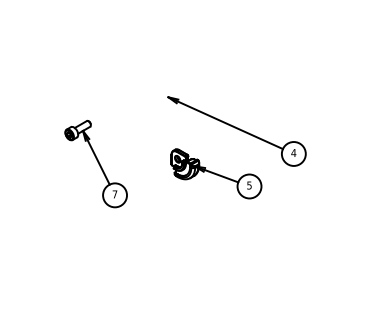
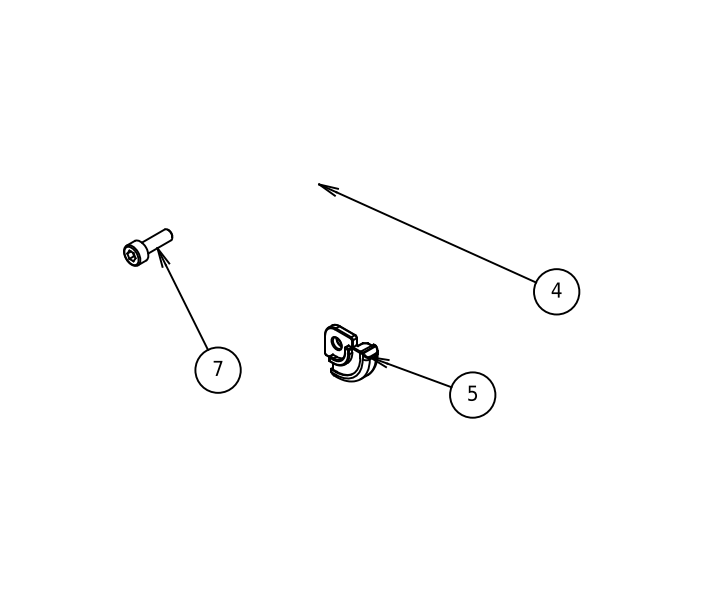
part: (216, 173) -> (410, 370), moved

